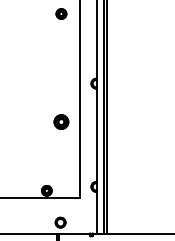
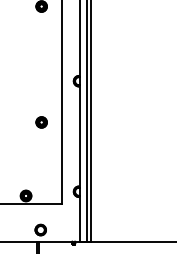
part: (61, 122) -> (41, 122), size x0.71

